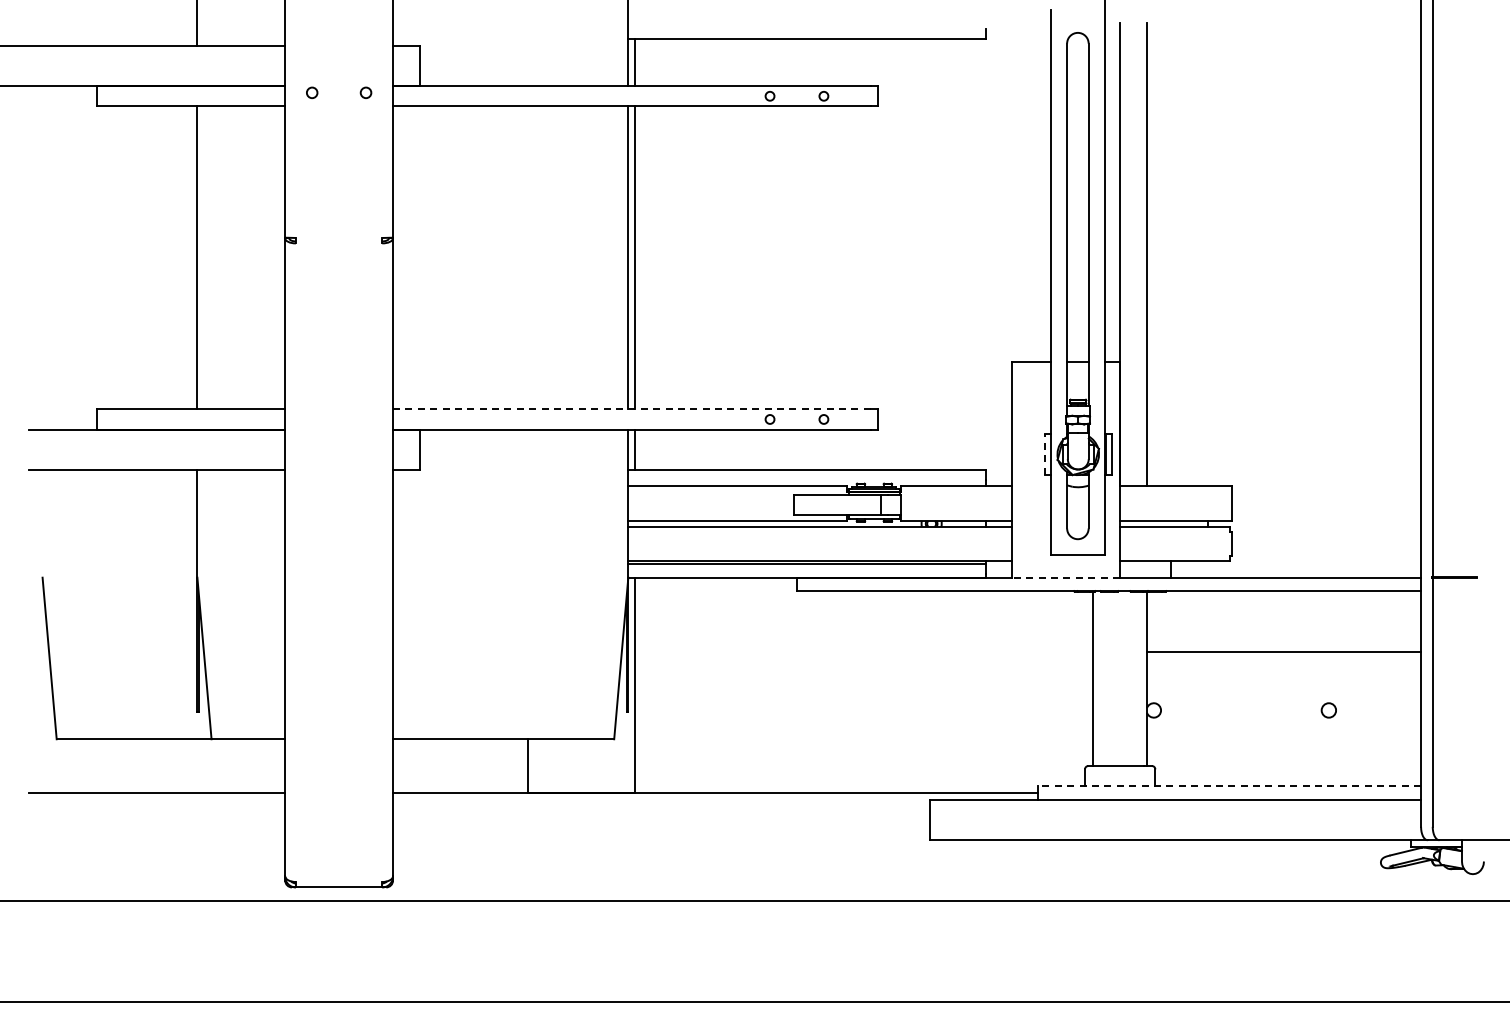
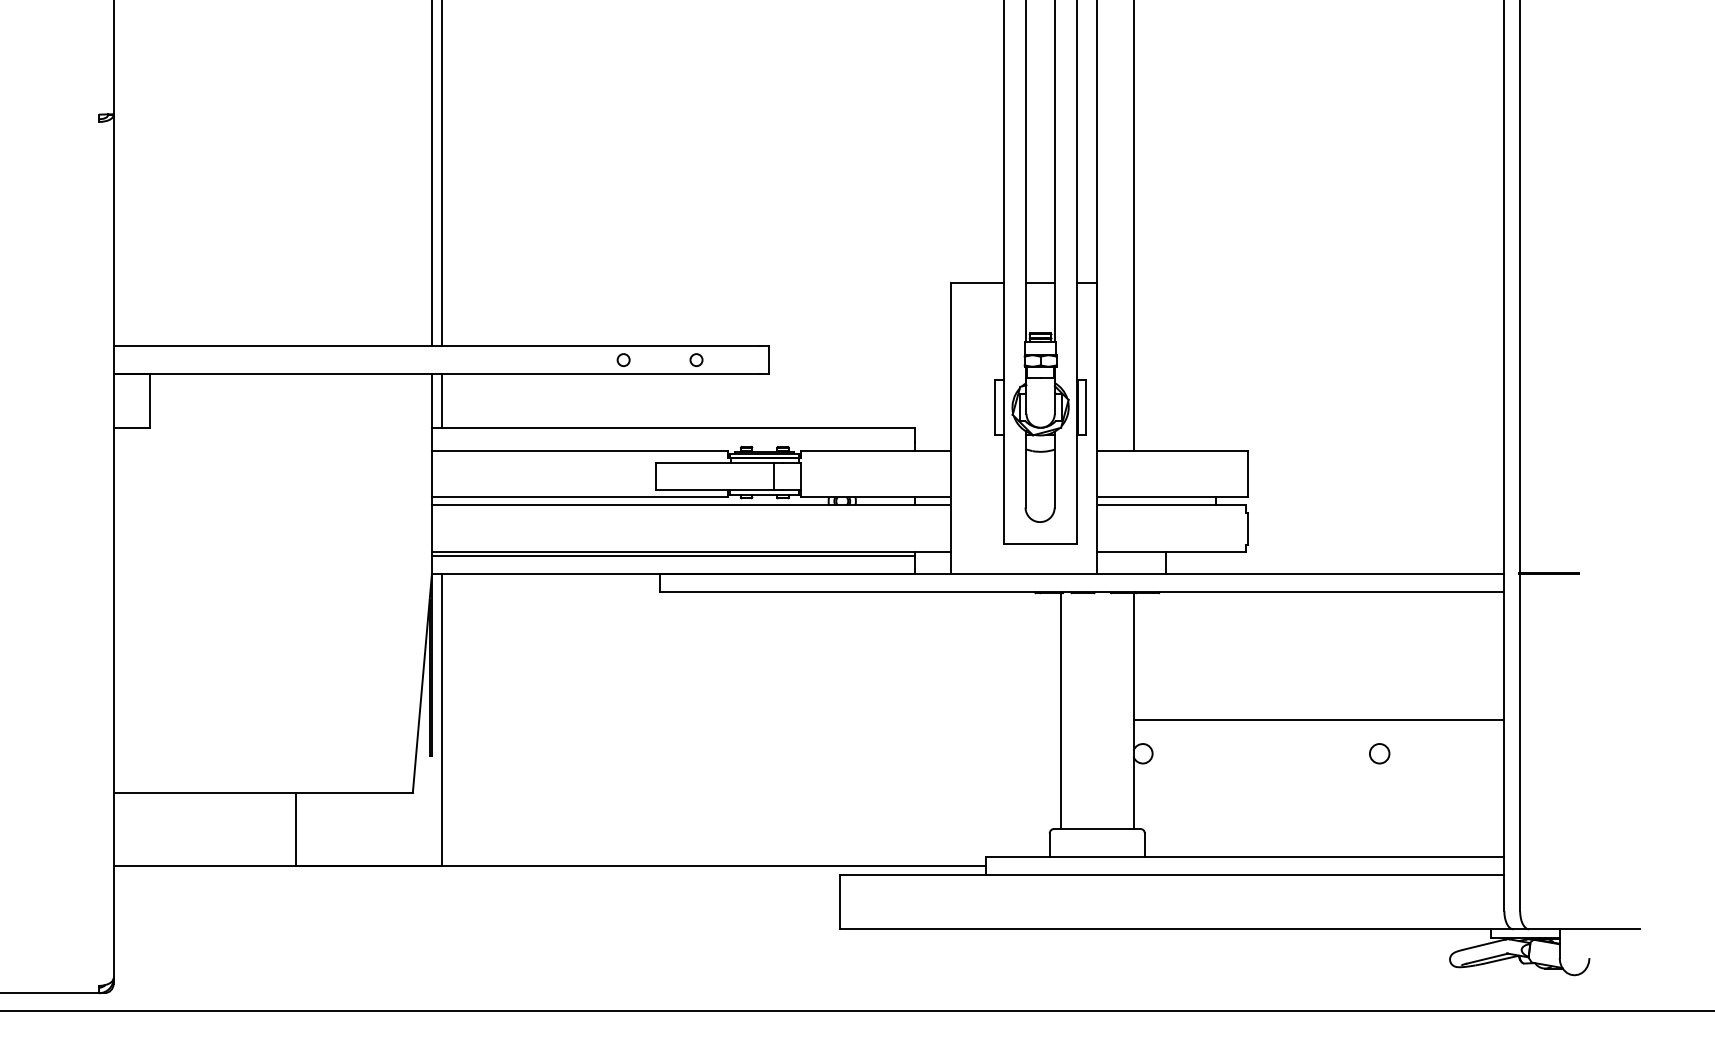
line: (632, 409) -> (437, 346), dashed -> solid
line: (1044, 453) -> (994, 406), dashed -> solid
line: (1066, 577) -> (1024, 573), dashed -> solid
line: (1284, 652) -> (1319, 720), moved
line: (1229, 786) -> (1245, 856), dashed -> solid

